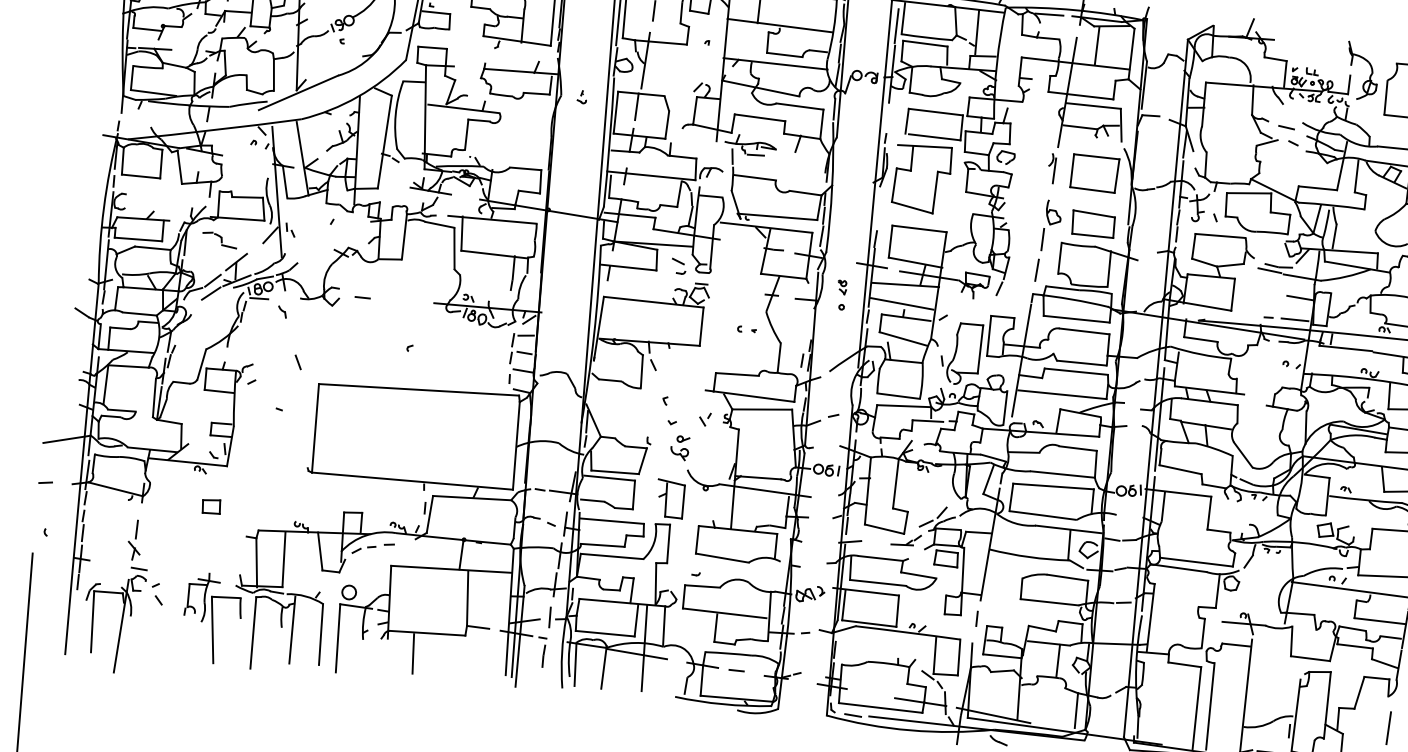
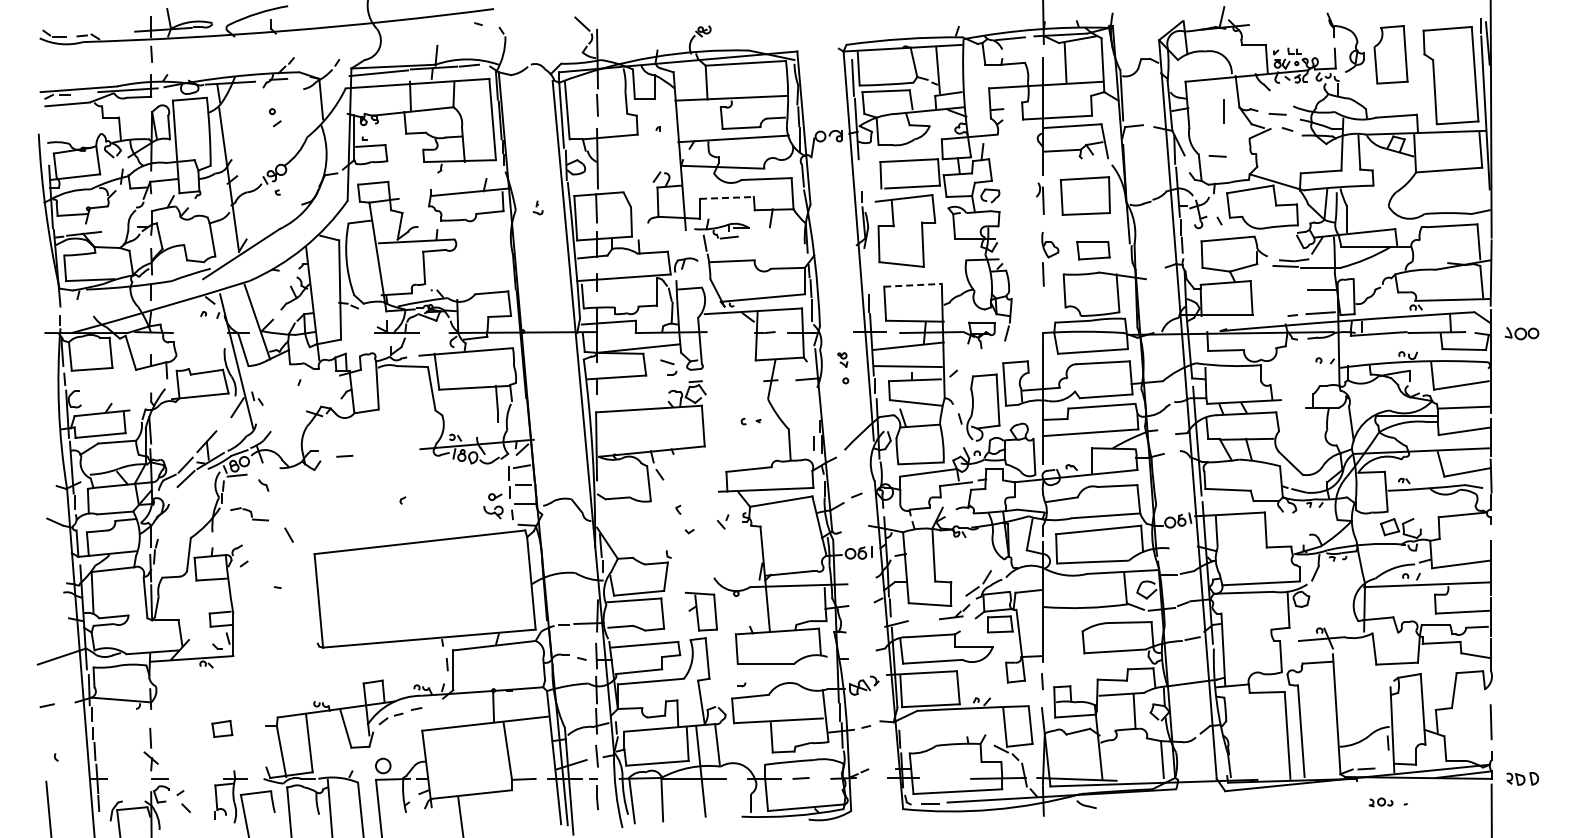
line: (759, 117) -> (726, 197), solid -> dashed
line: (1223, 157) -> (1217, 156), added
part: (1093, 225) -> (1093, 250), size x0.7
line: (919, 229) -> (913, 285), solid -> dashed
part: (219, 239) -> (249, 514), moved
line: (1036, 270) -> (1223, 111), moved
part: (680, 448) -> (493, 506), moved
part: (211, 506) -> (222, 728), moved

